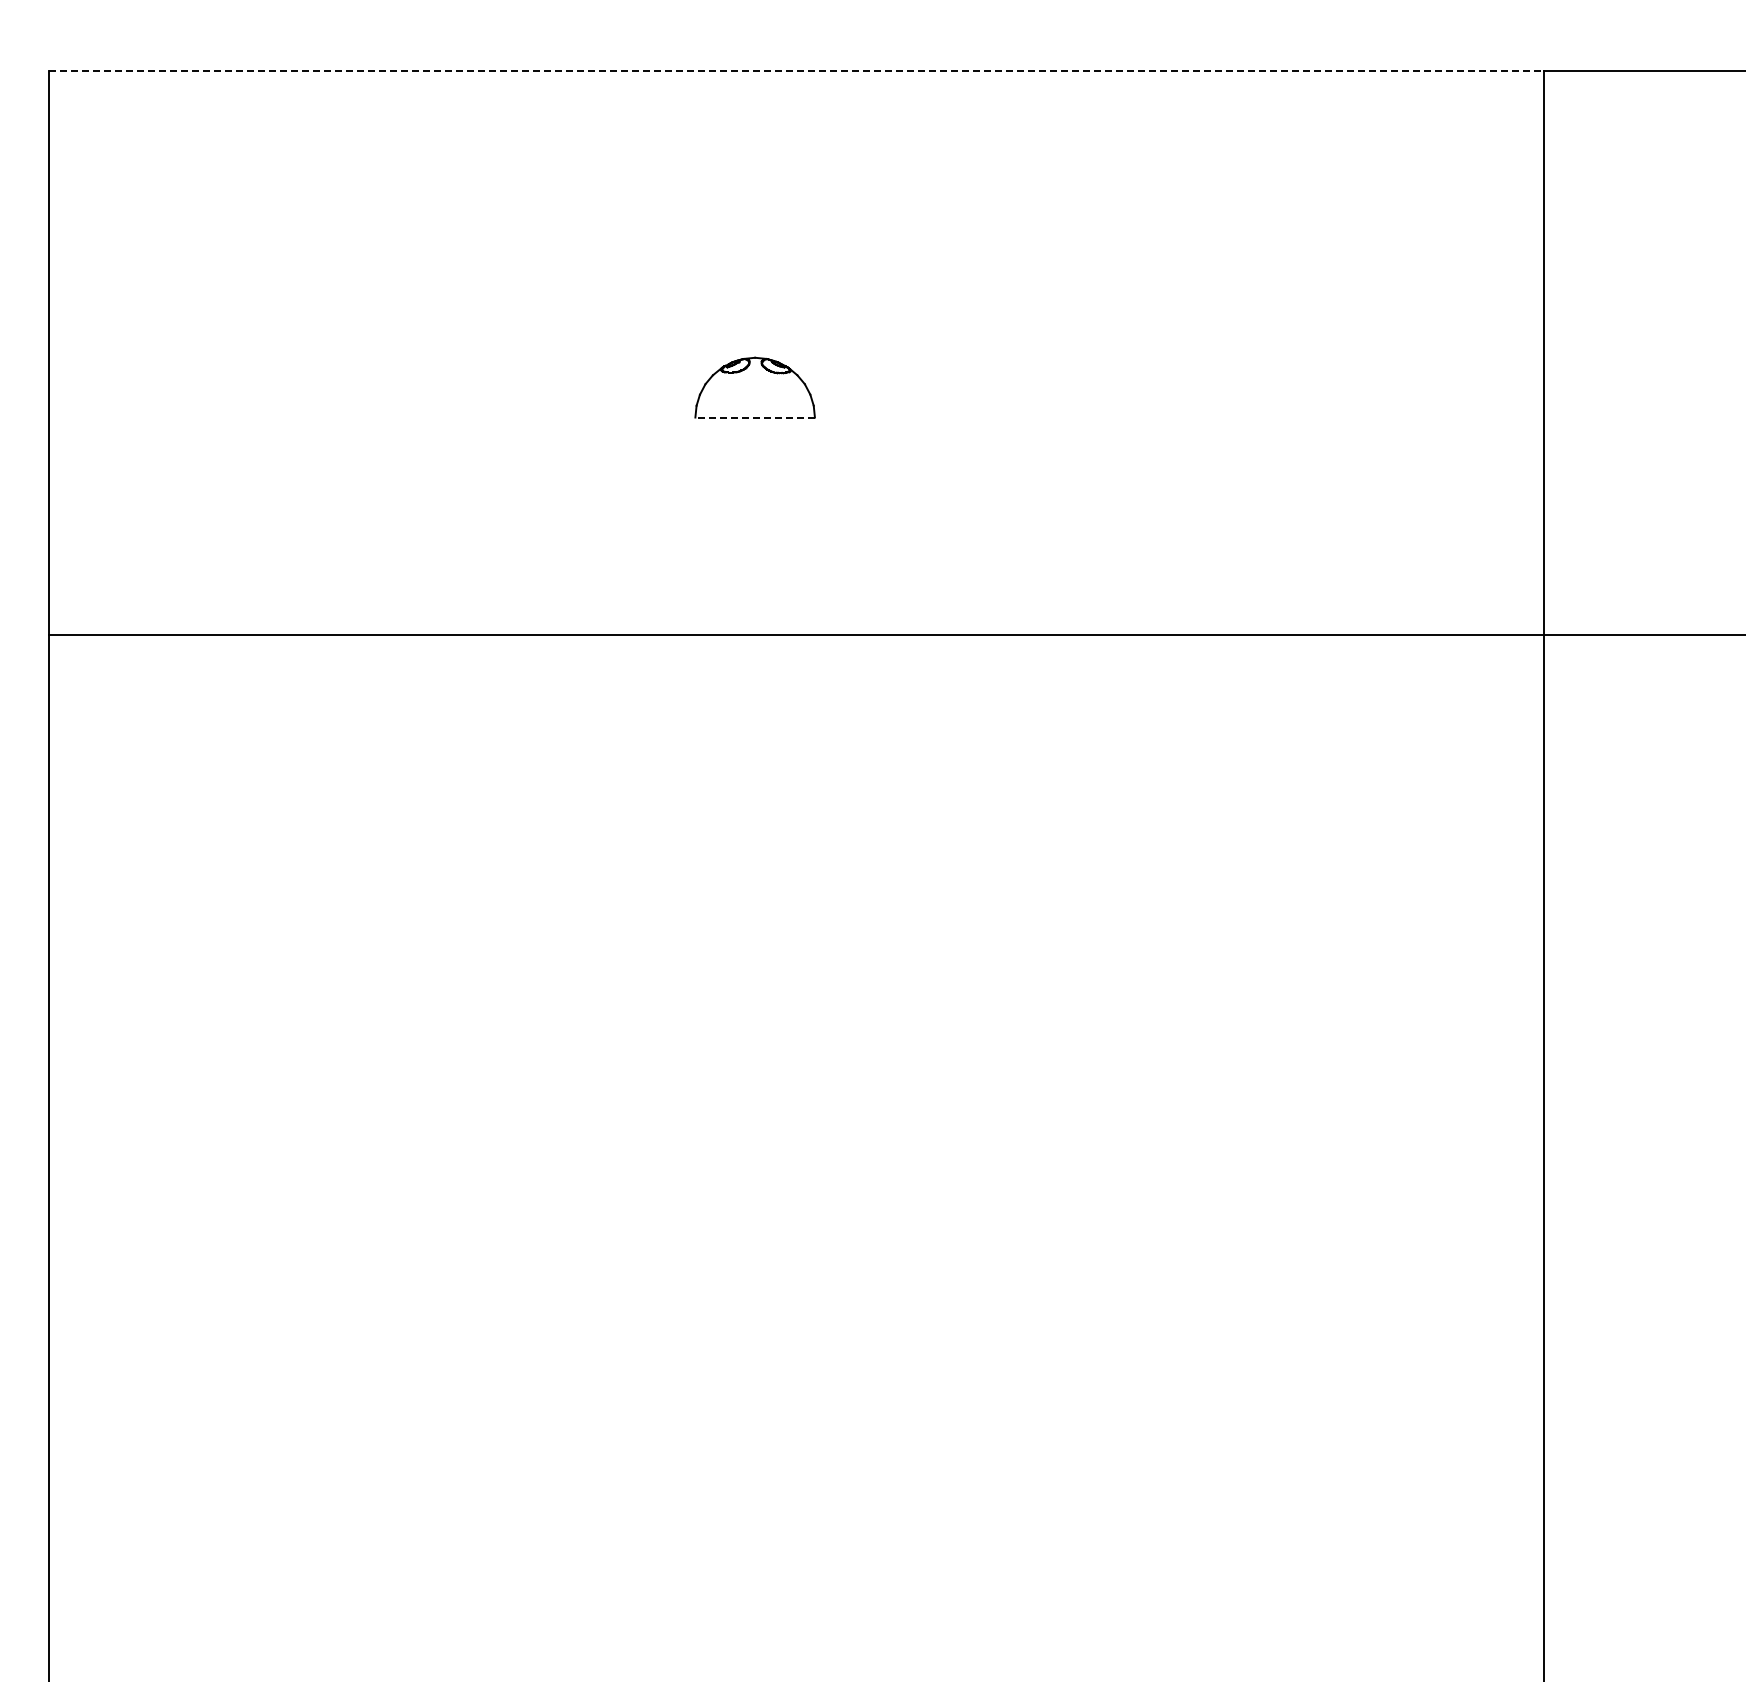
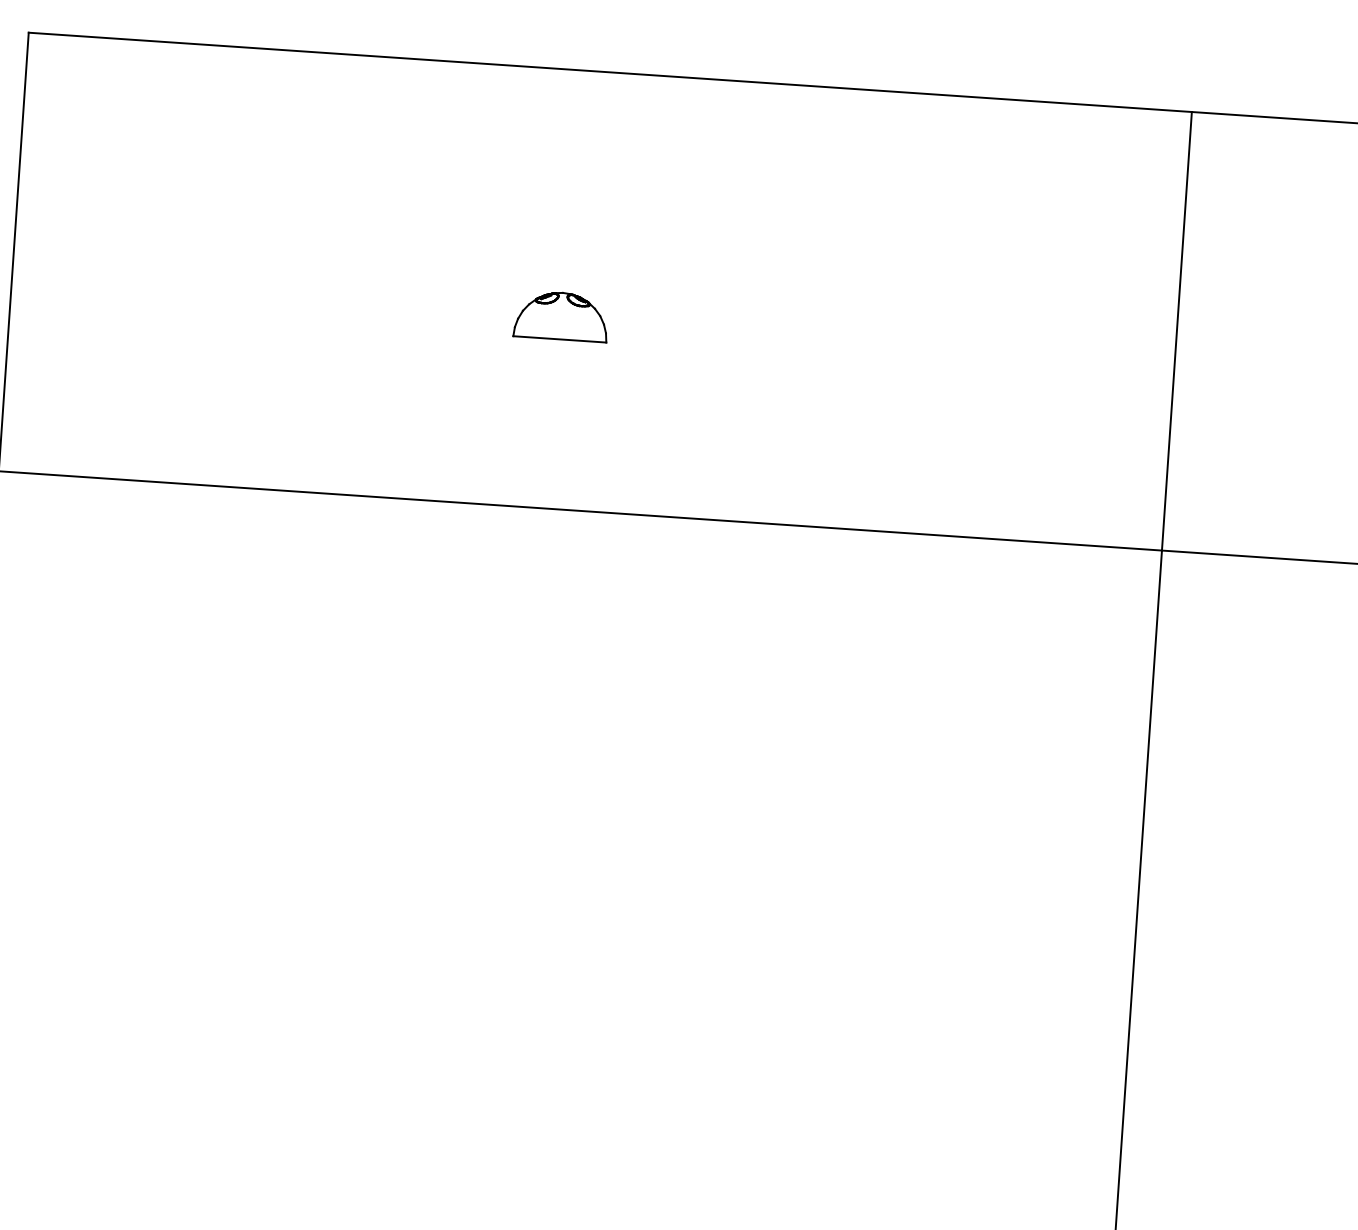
line: (796, 71) -> (610, 72), dashed -> solid
line: (755, 417) -> (560, 339), dashed -> solid

